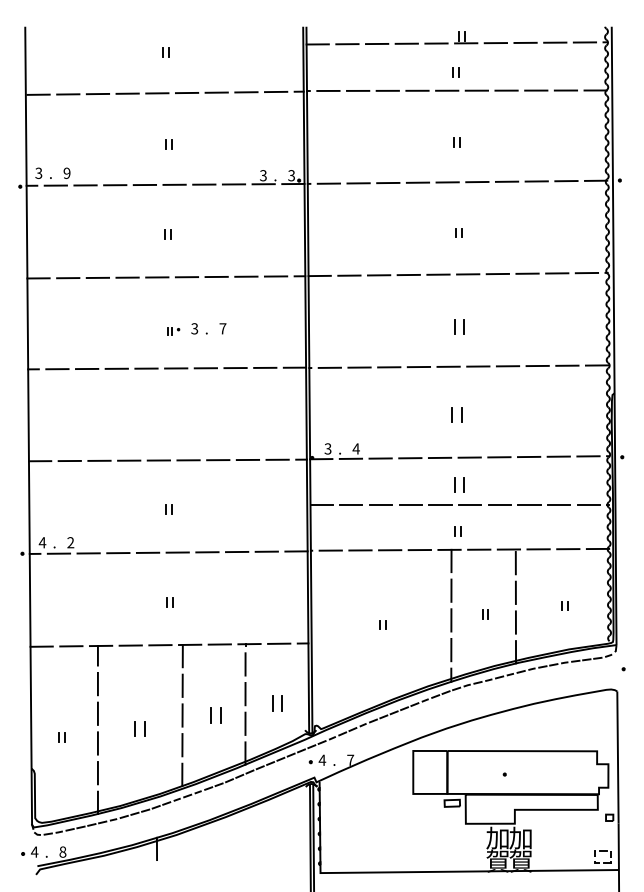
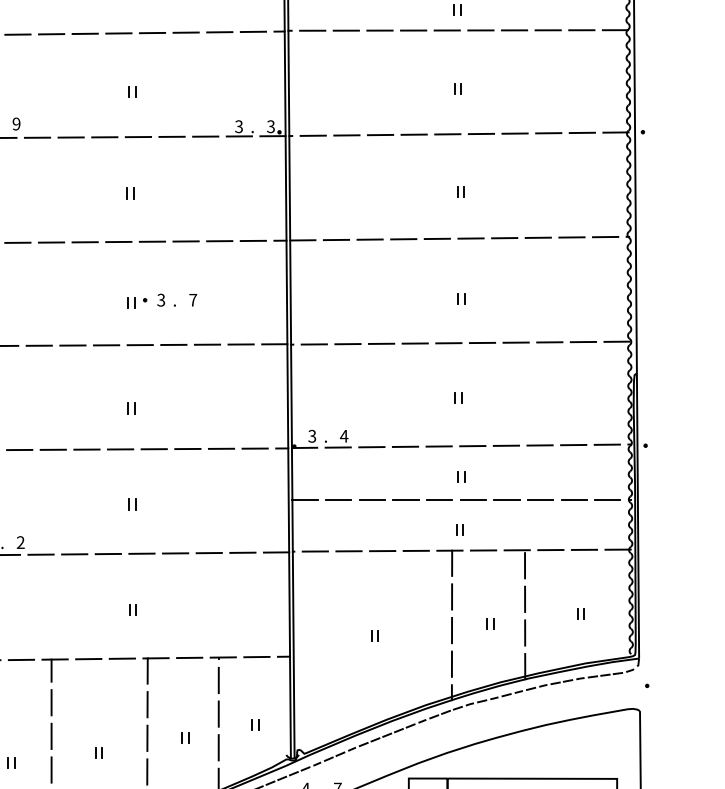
part: (459, 327) -> (461, 298), size x0.62
part: (173, 331) -> (137, 303), size x1.43
part: (456, 414) -> (457, 397), size x0.62
part: (168, 424) -> (131, 408), added
part: (459, 484) -> (461, 476), size x0.62
part: (277, 703) -> (255, 724), size x0.62
part: (215, 715) -> (184, 738), size x0.62
part: (139, 728) -> (98, 753), size x0.62

